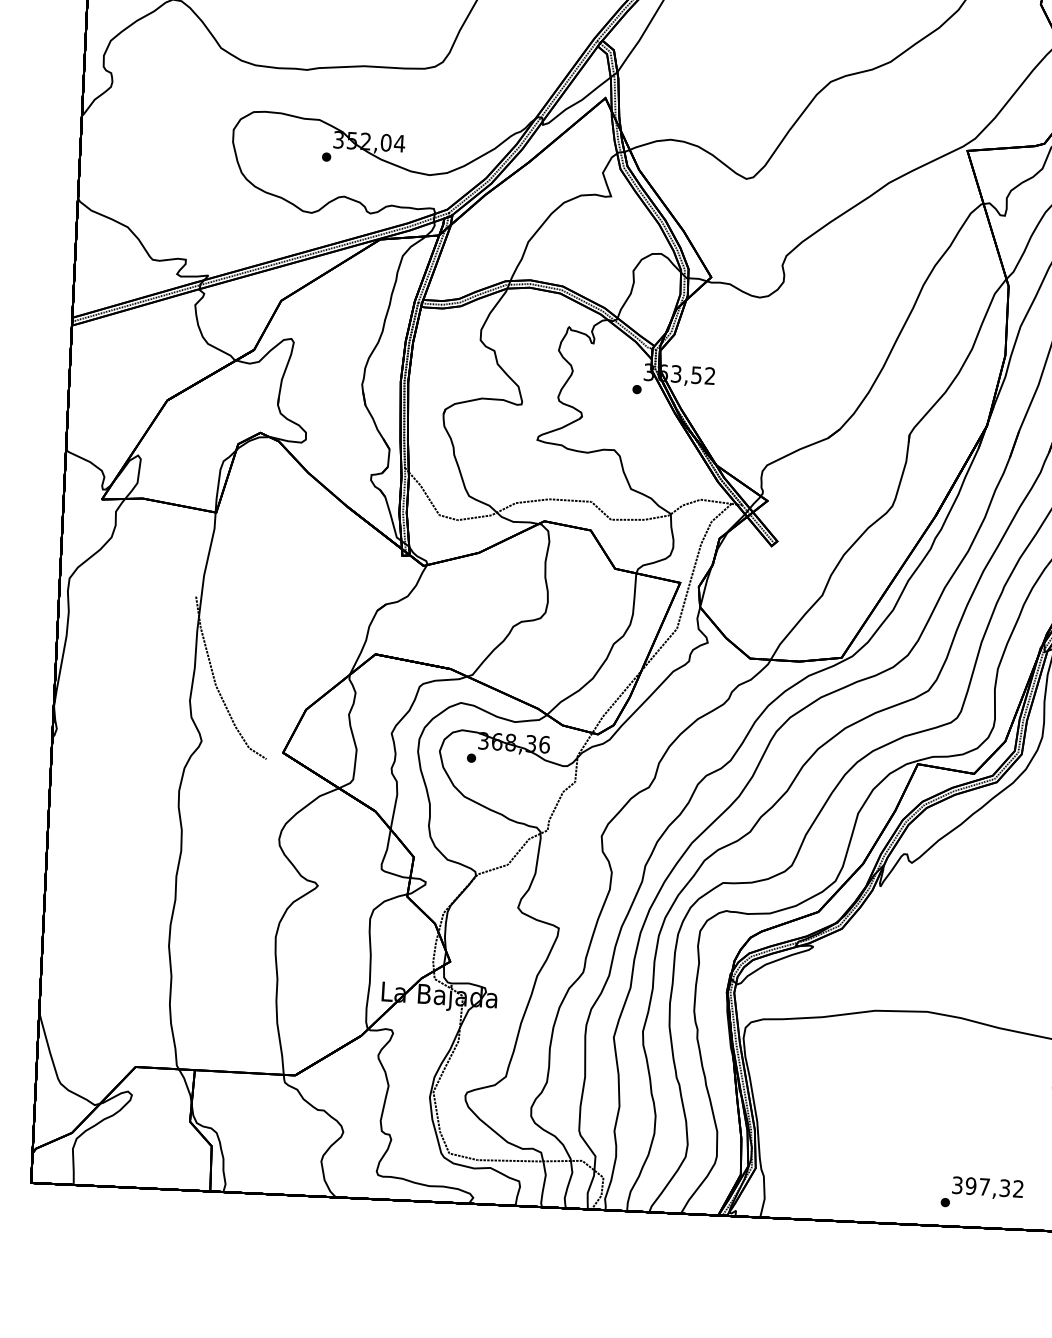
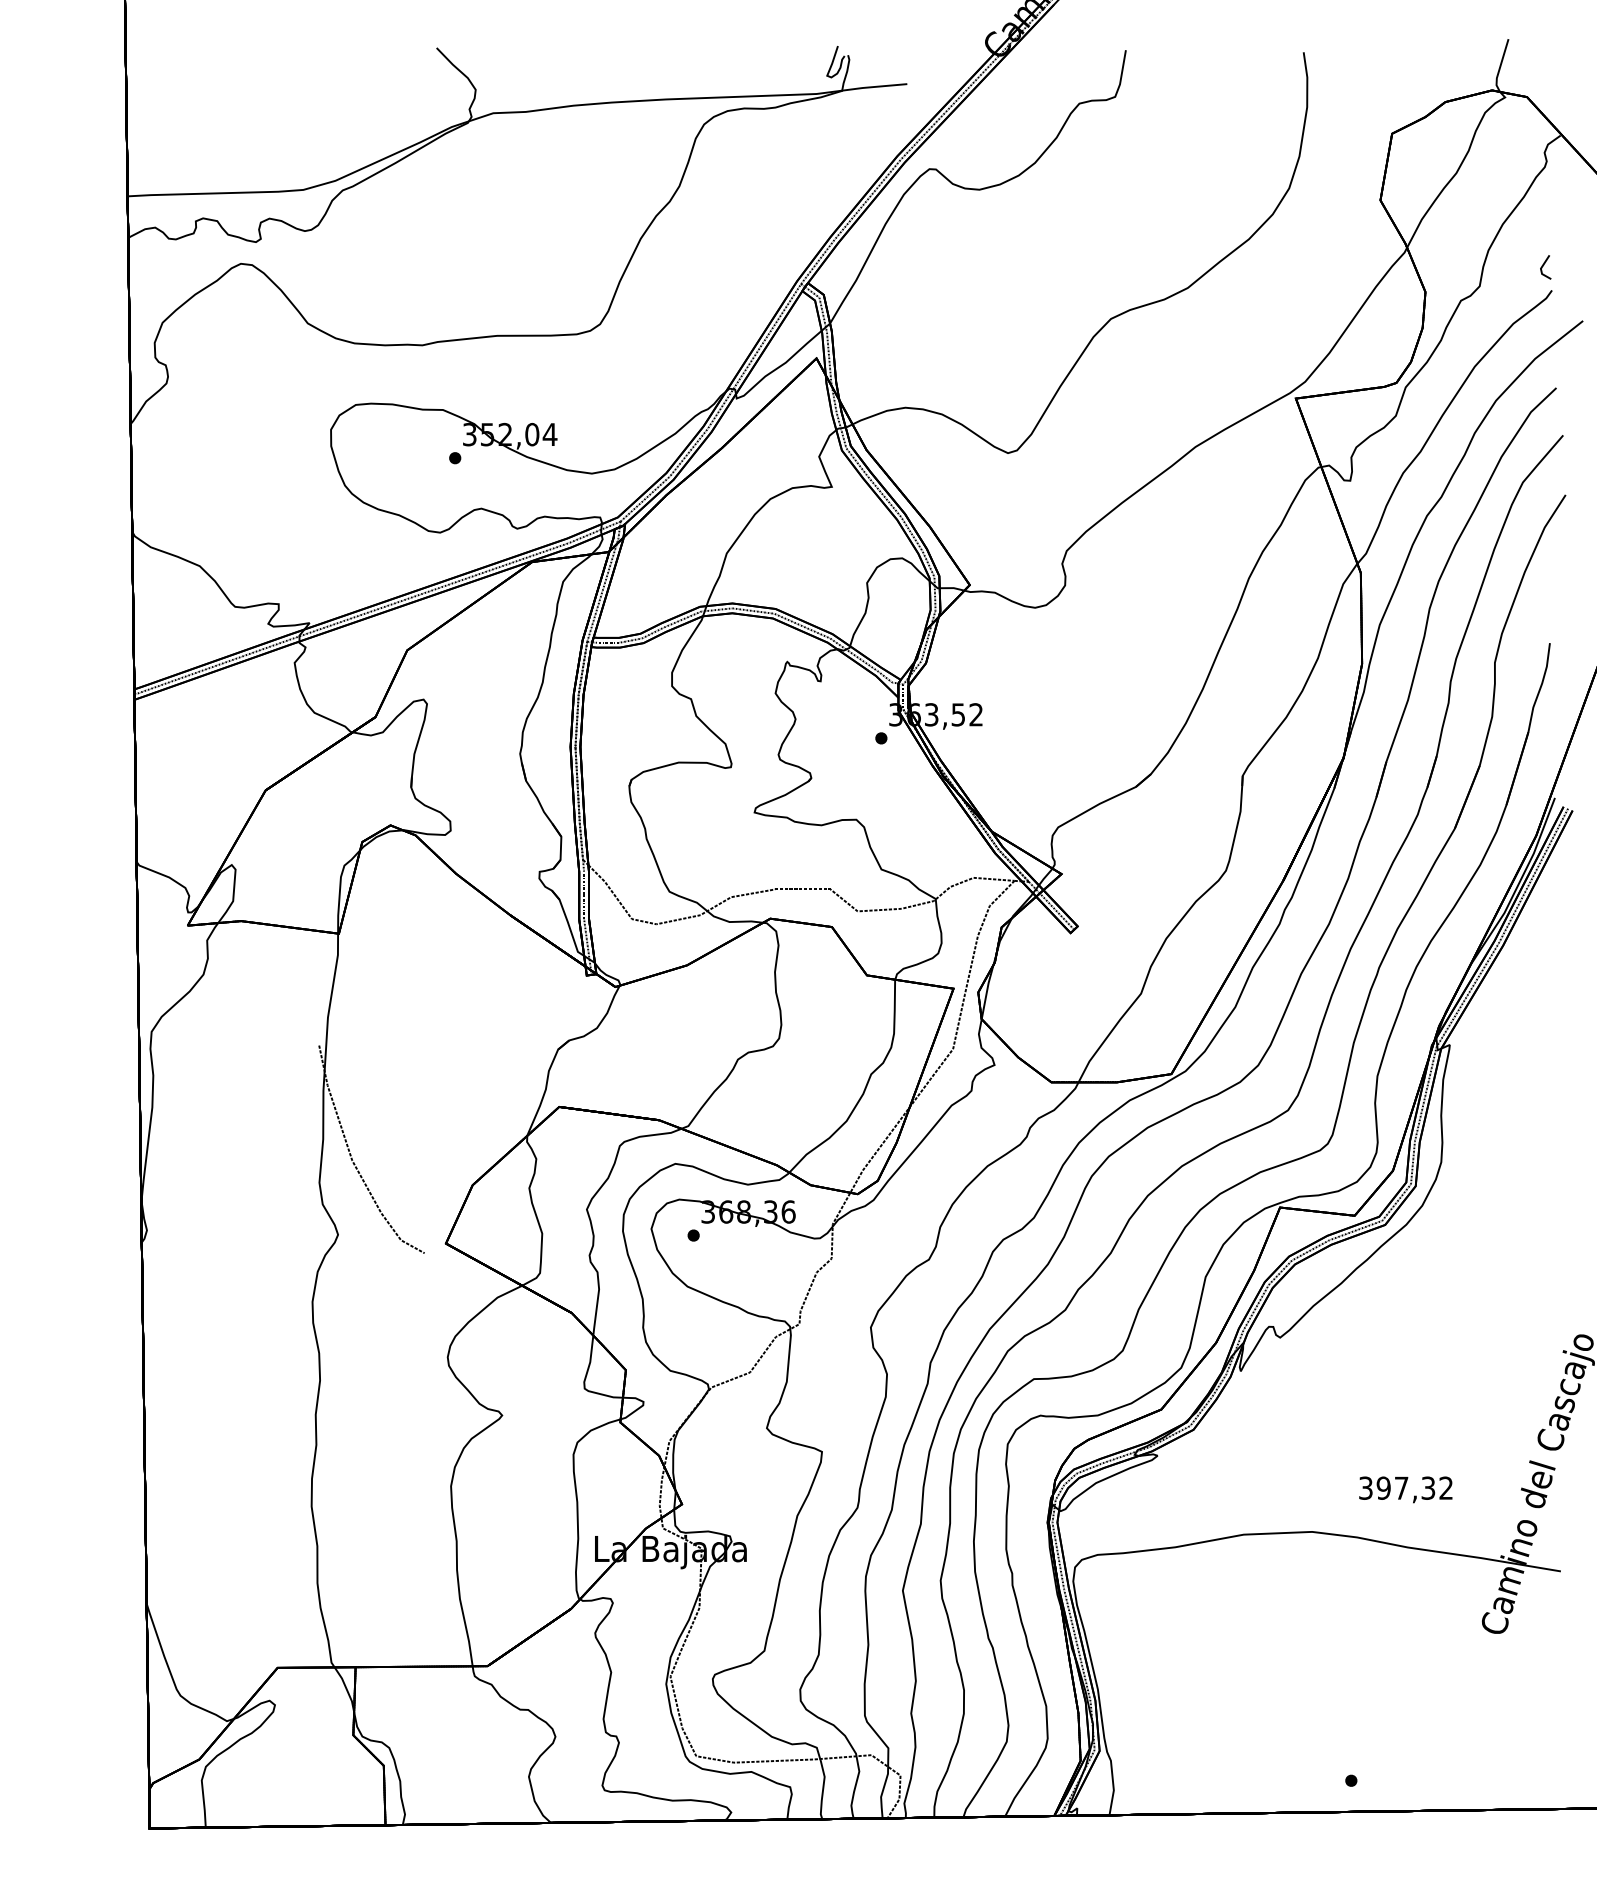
text: (987, 1188) -> (1405, 1489), moved

